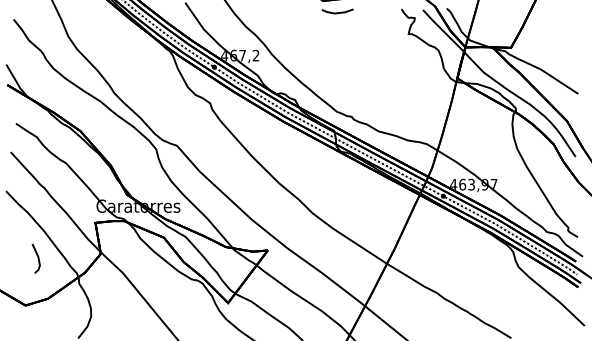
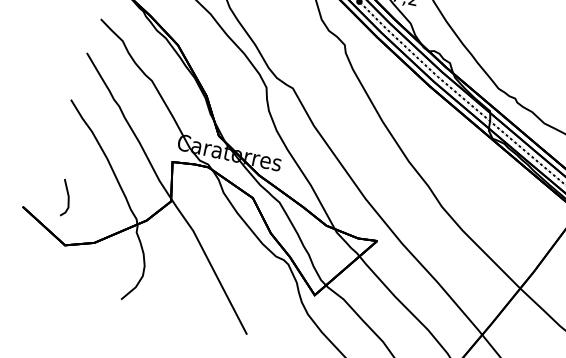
line: (37, 258) -> (67, 198), moved

